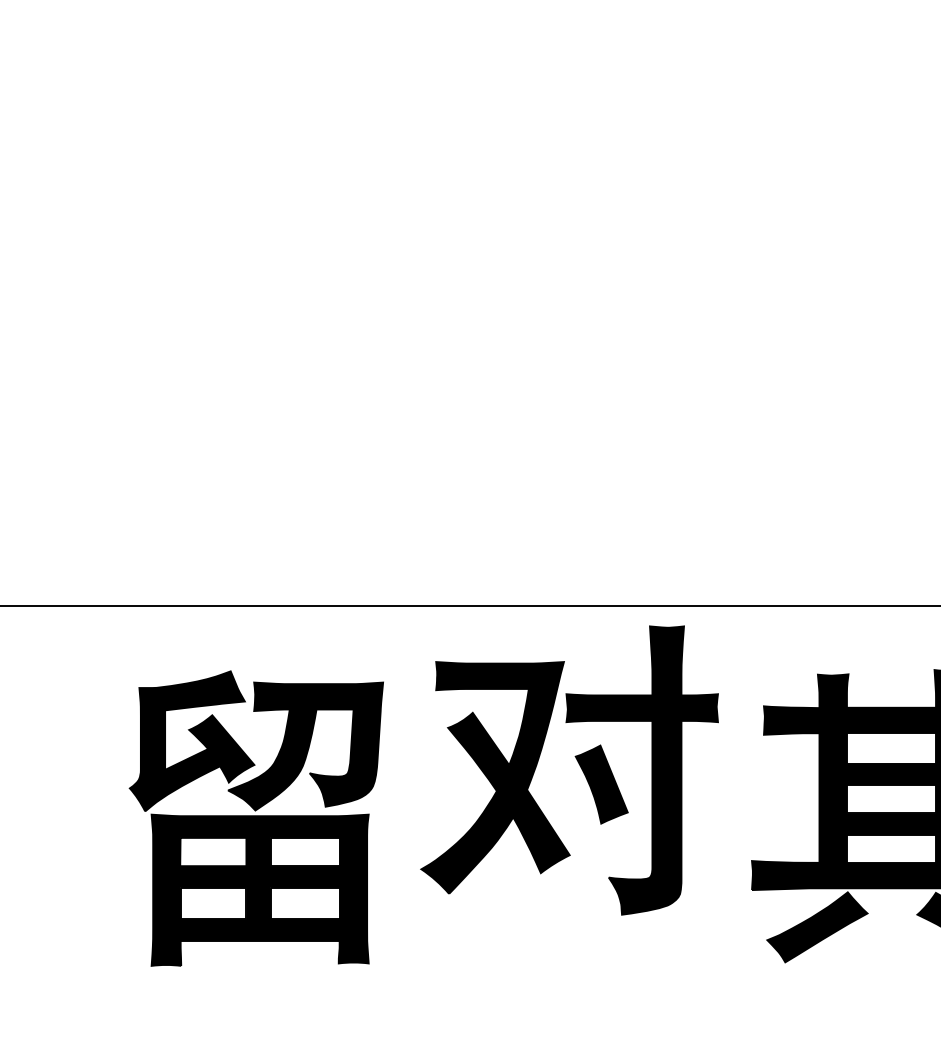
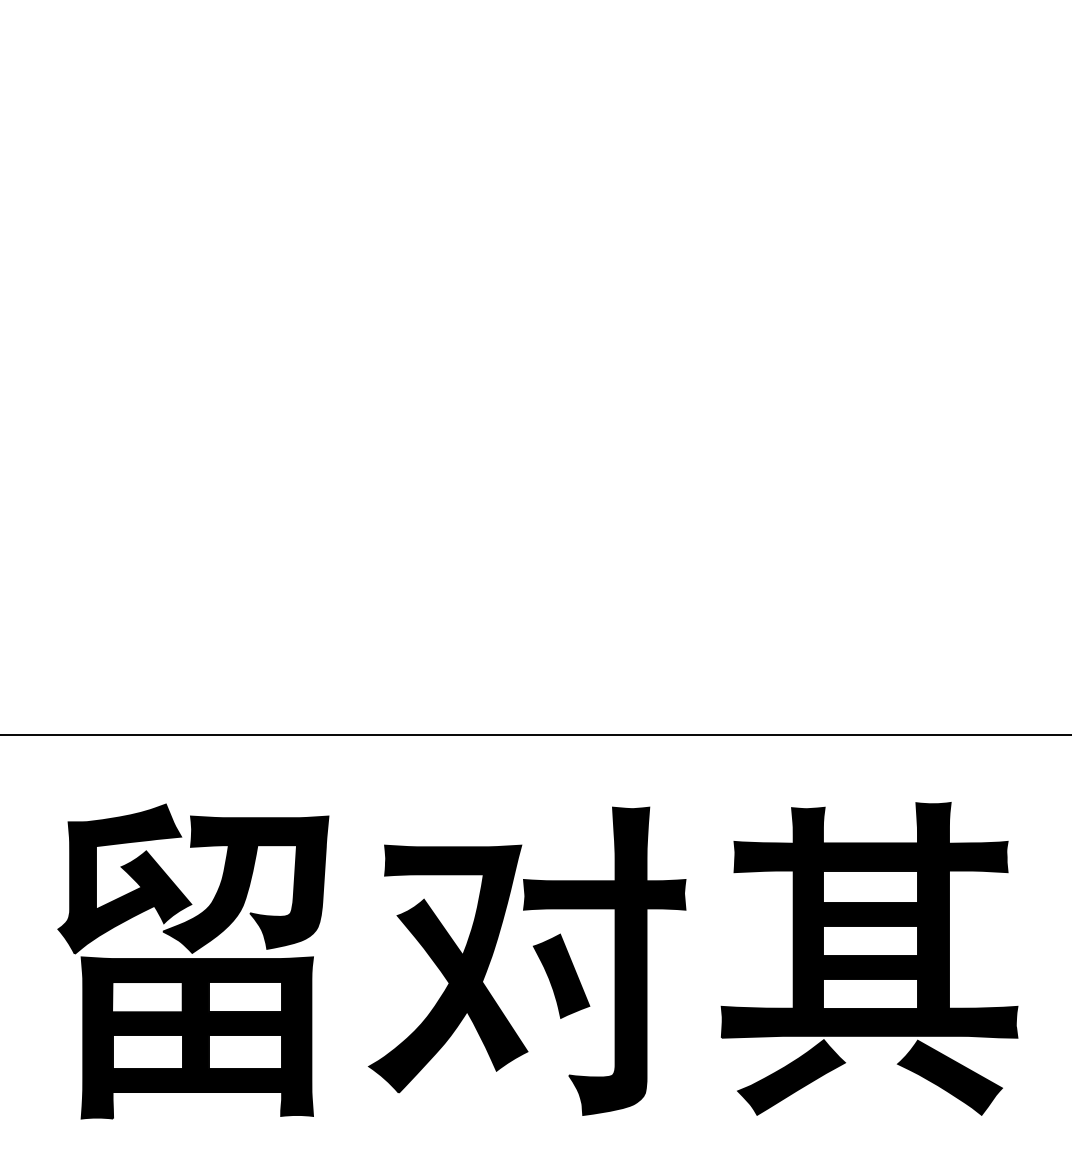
part: (579, 765) -> (537, 955), moved

